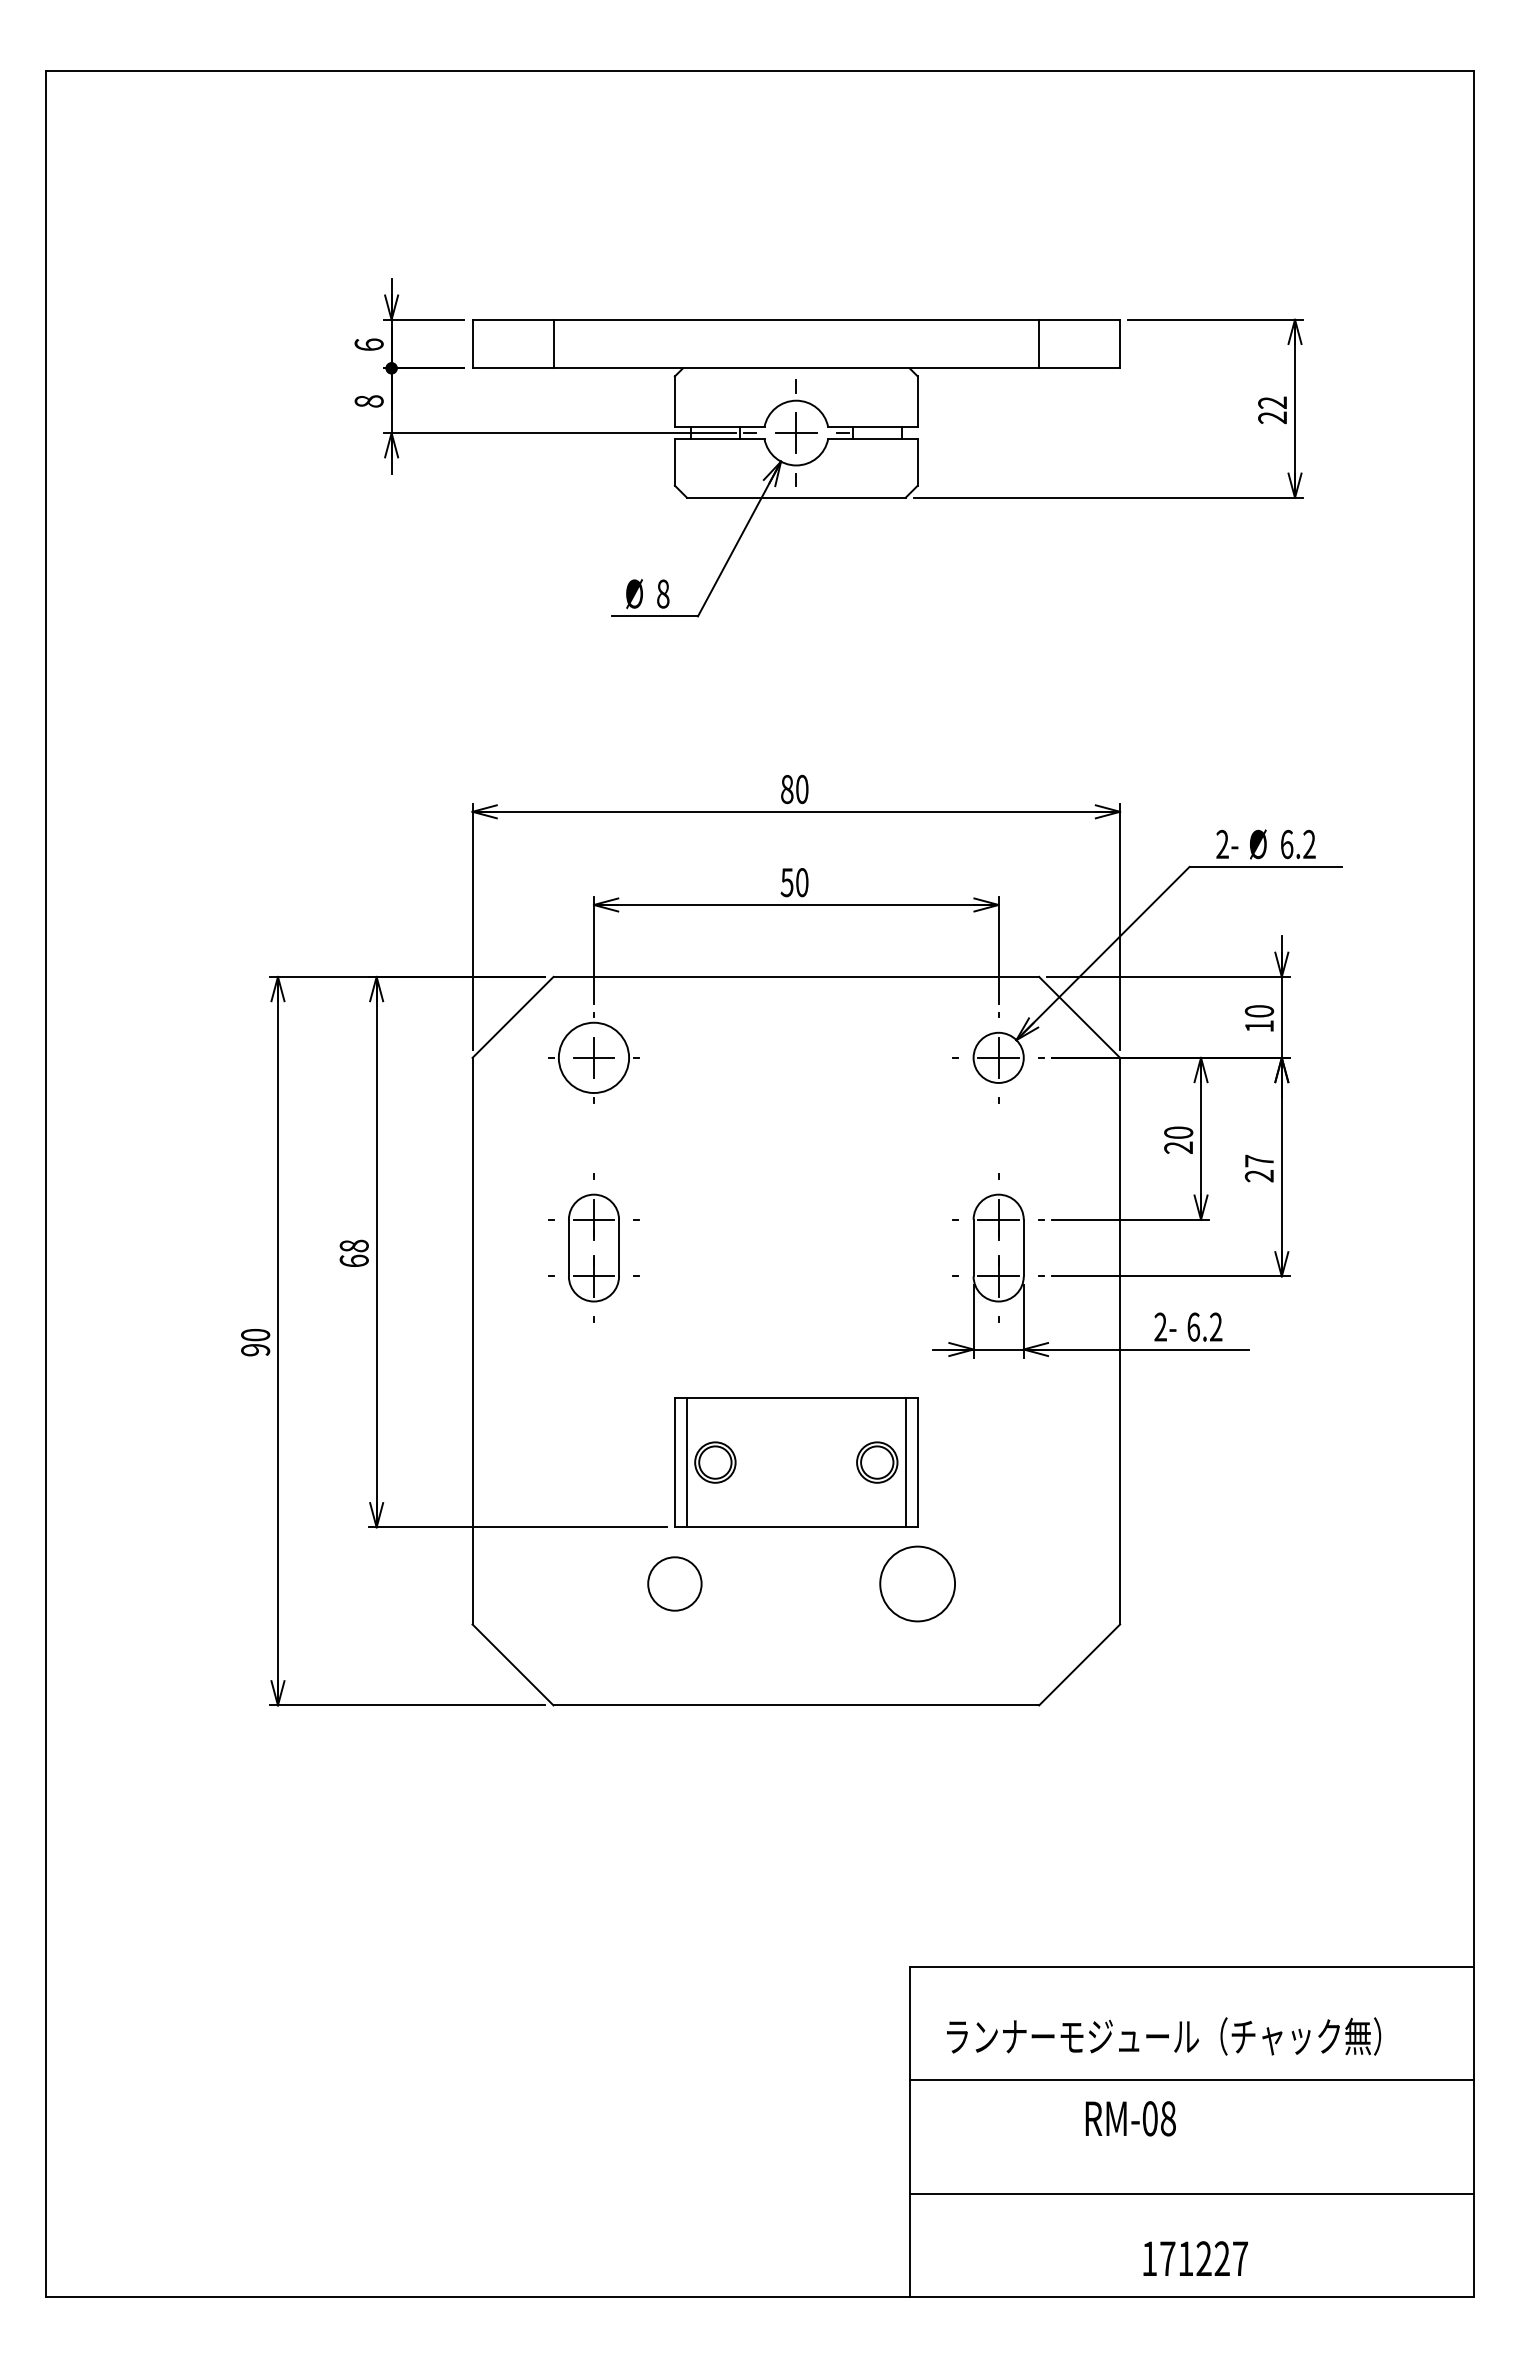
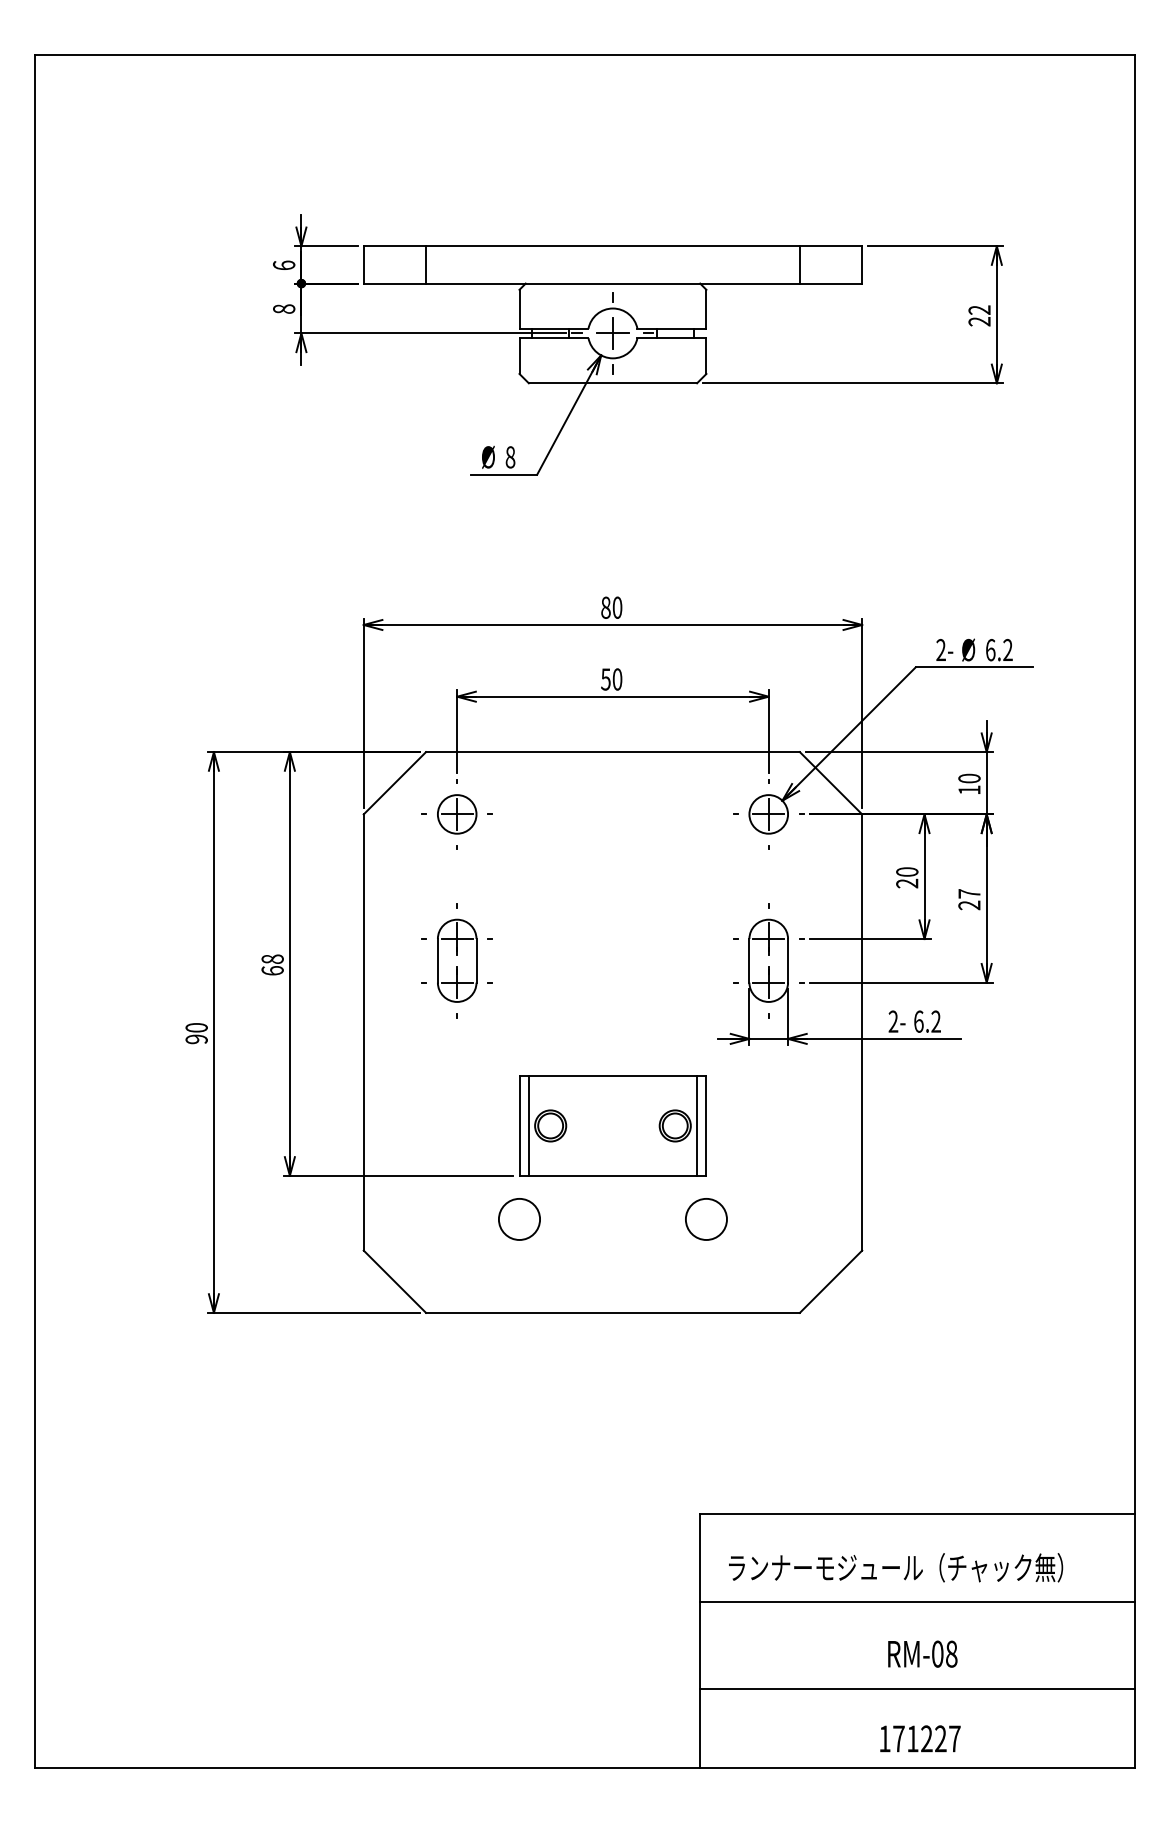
circle: (593, 1057) -> (456, 814), size x0.71
circle: (917, 1583) -> (706, 1219), size x0.71
text: (1130, 2118) -> (922, 1653), moved

